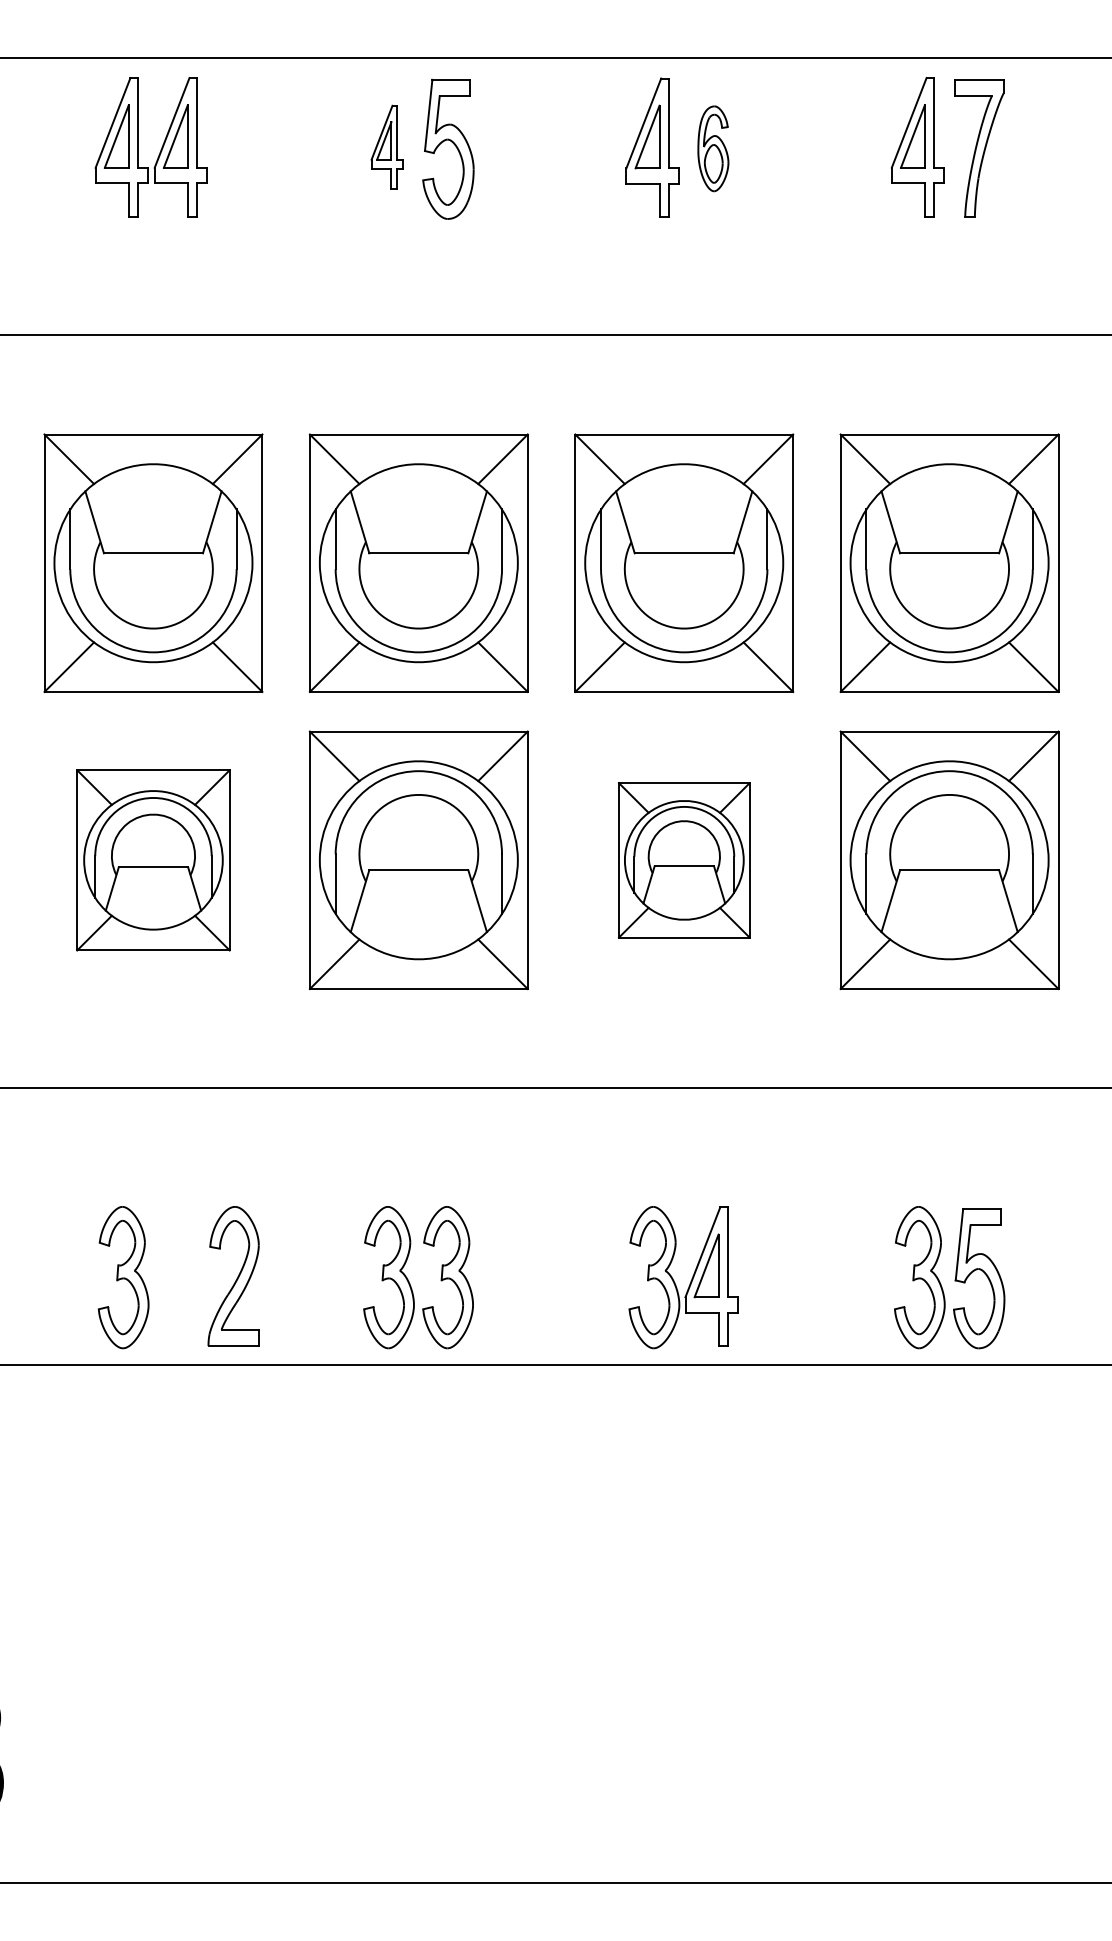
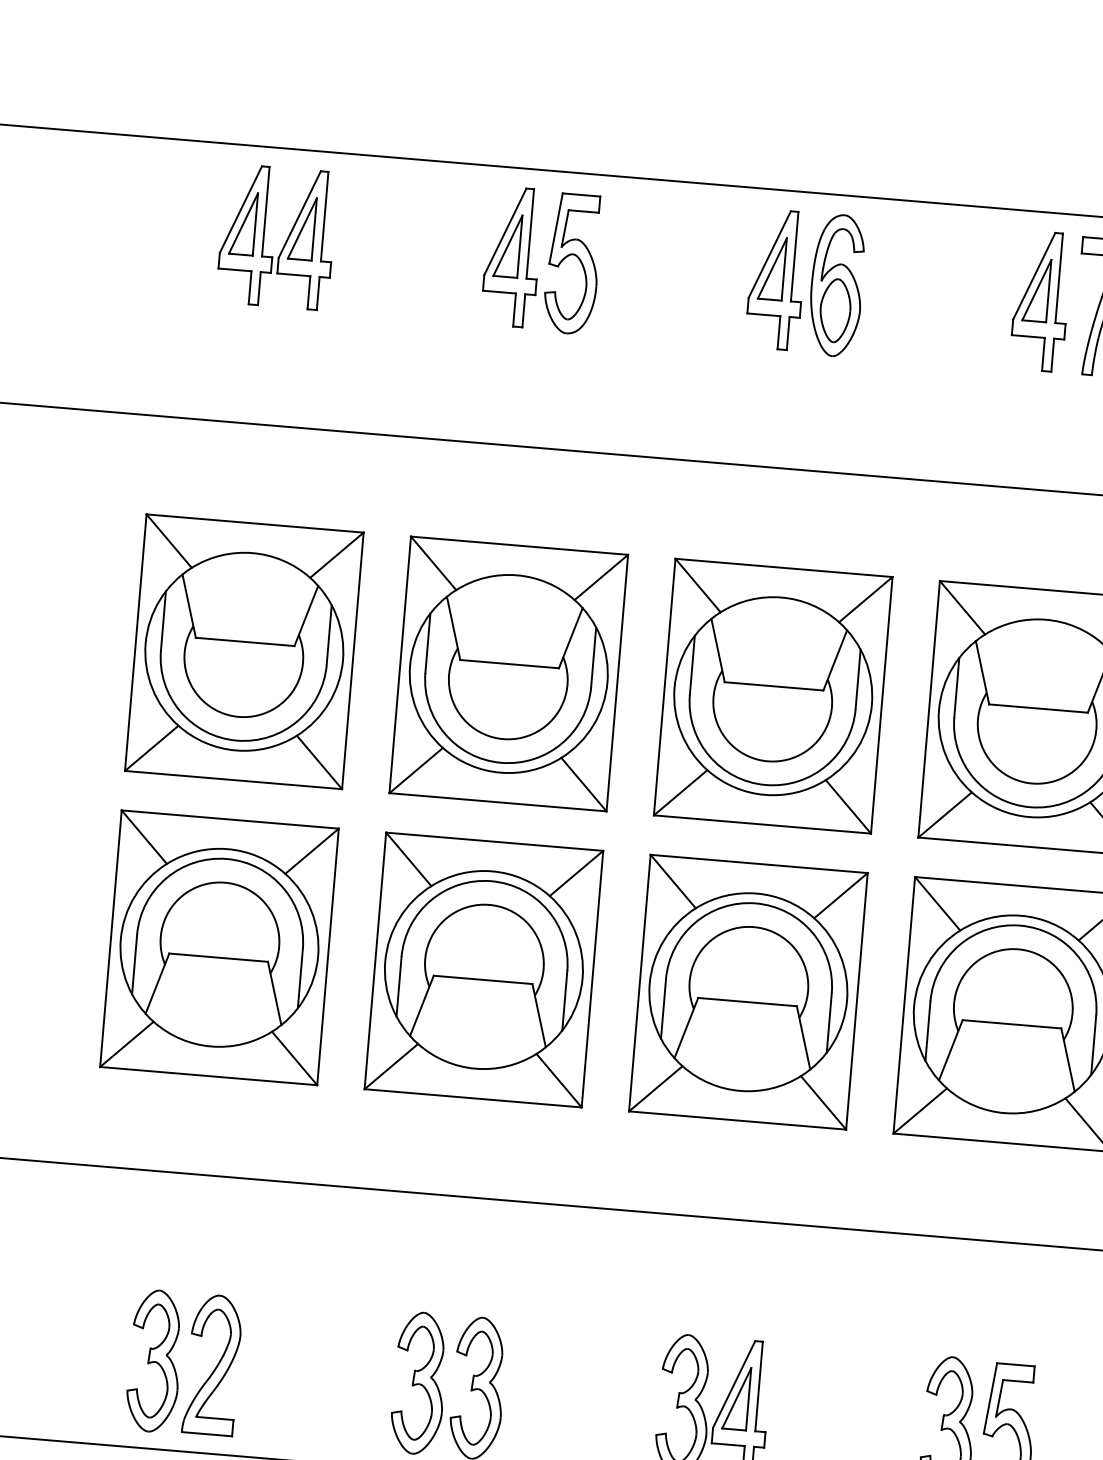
part: (387, 147) -> (512, 257), size x1.67
part: (713, 148) -> (837, 285), size x1.67
part: (153, 860) -> (219, 948), size x1.43
part: (684, 860) -> (748, 992), size x1.67
part: (233, 1276) -> (212, 1364), moved

